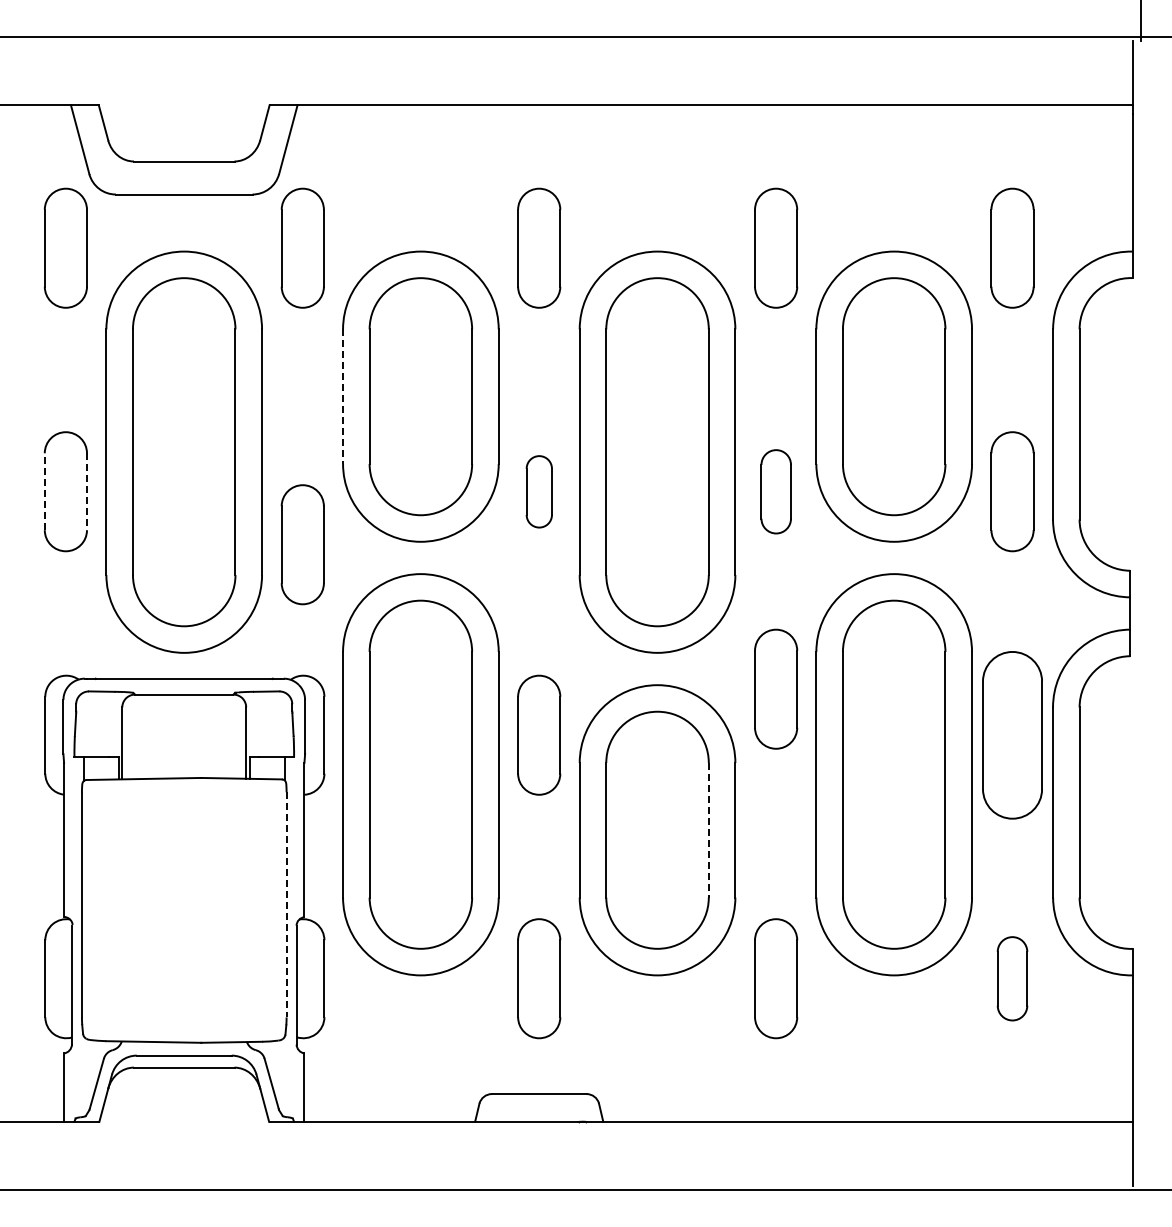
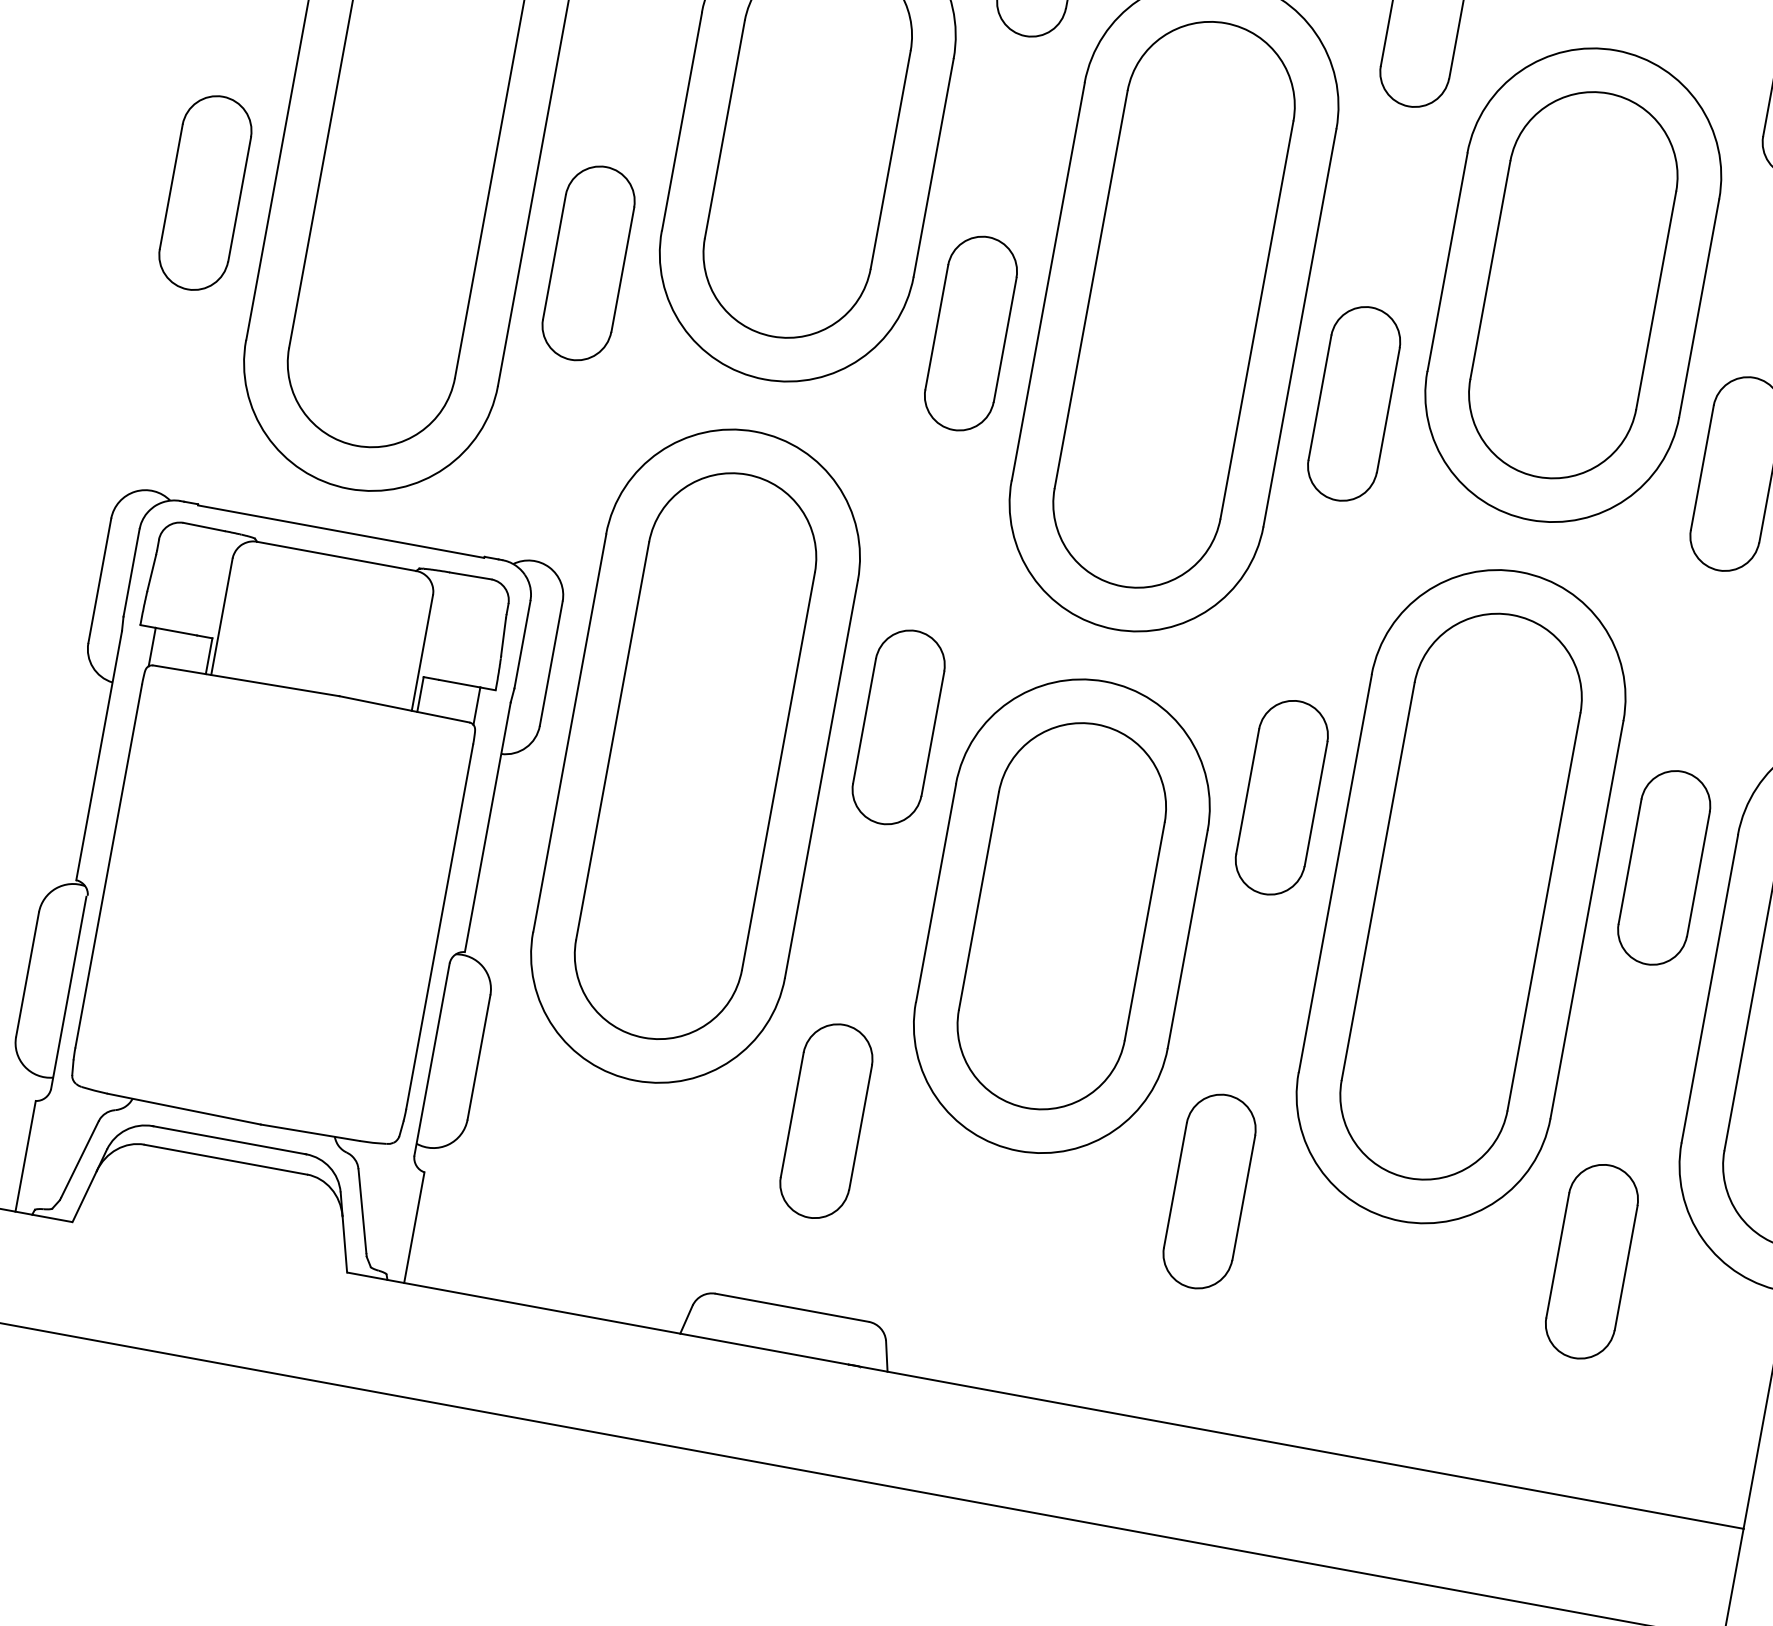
line: (343, 397) -> (682, 123), dashed -> solid
line: (44, 491) -> (170, 186), dashed -> solid
part: (539, 491) -> (971, 333), size x1.67
part: (776, 491) -> (1354, 403), size x1.43
line: (87, 492) -> (240, 200), dashed -> solid
part: (302, 544) -> (588, 262), moved
part: (776, 688) -> (1282, 796), moved
part: (1012, 734) -> (1664, 866), size x0.71
line: (708, 830) -> (1144, 931), dashed -> solid
line: (286, 904) -> (439, 926), dashed -> solid
part: (1012, 978) -> (1591, 1261), size x1.43

